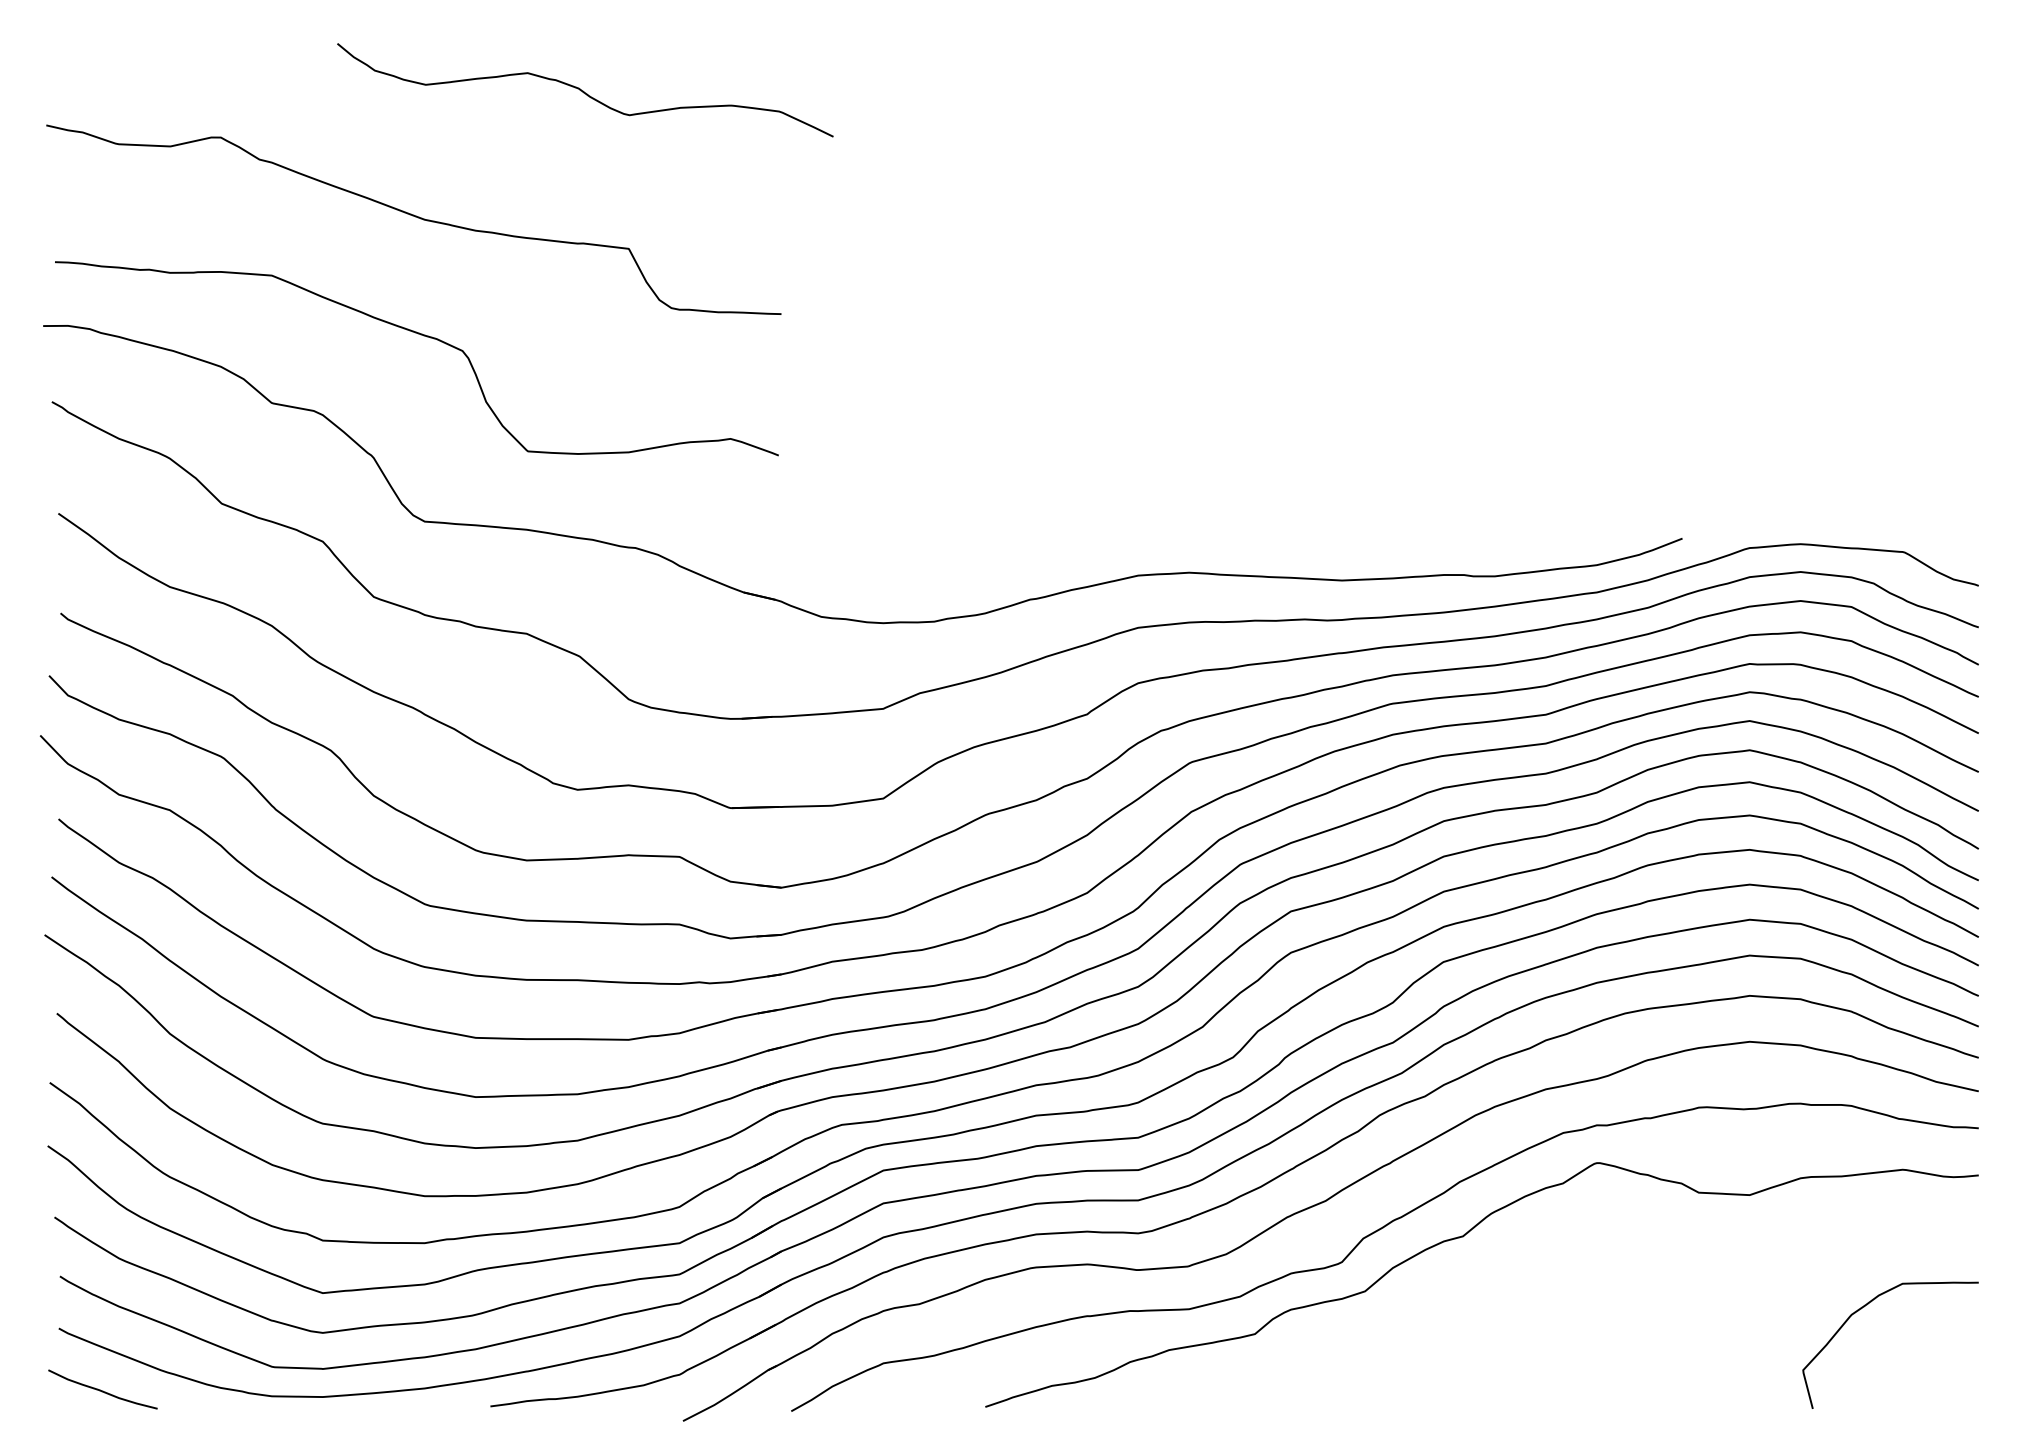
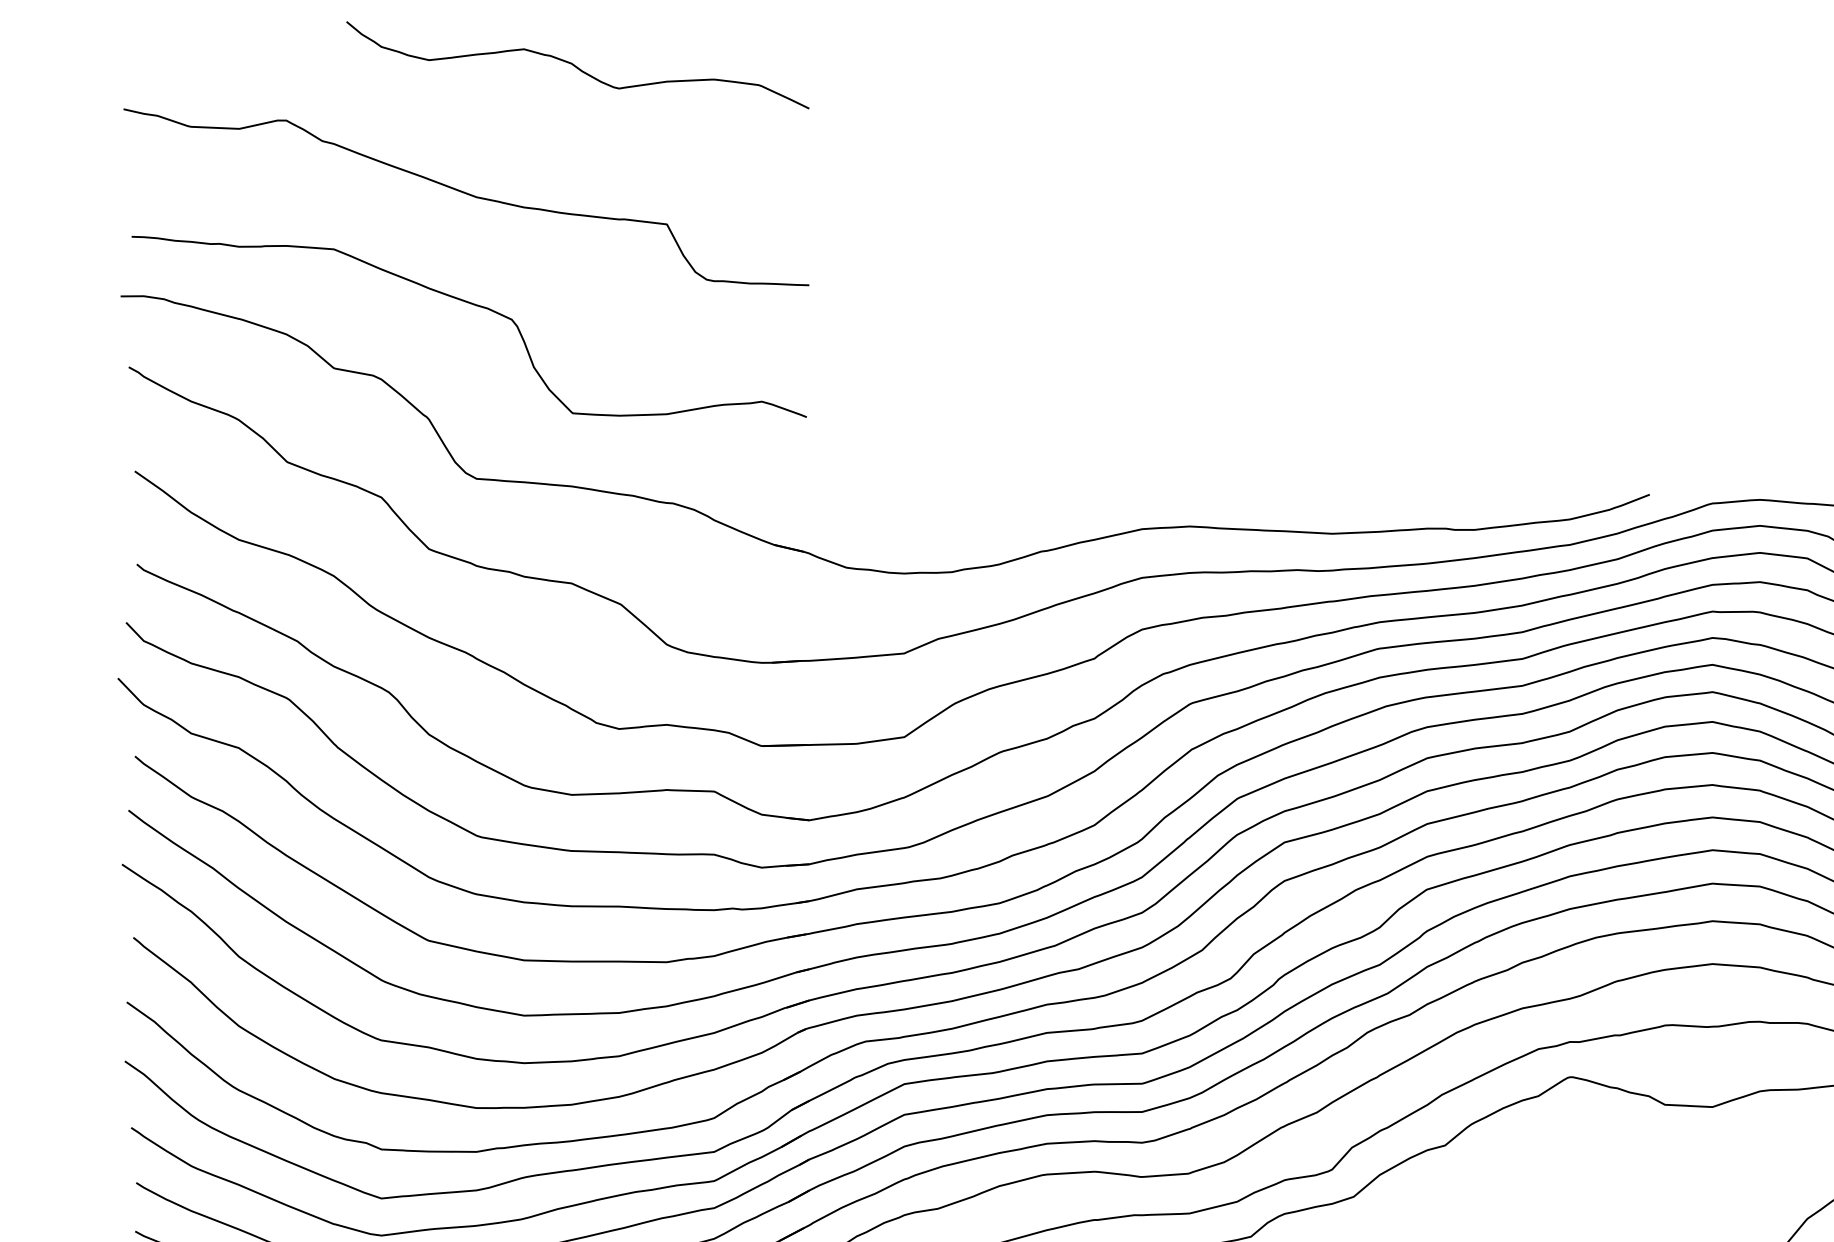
curve: (584, 91) -> (577, 66), moved

